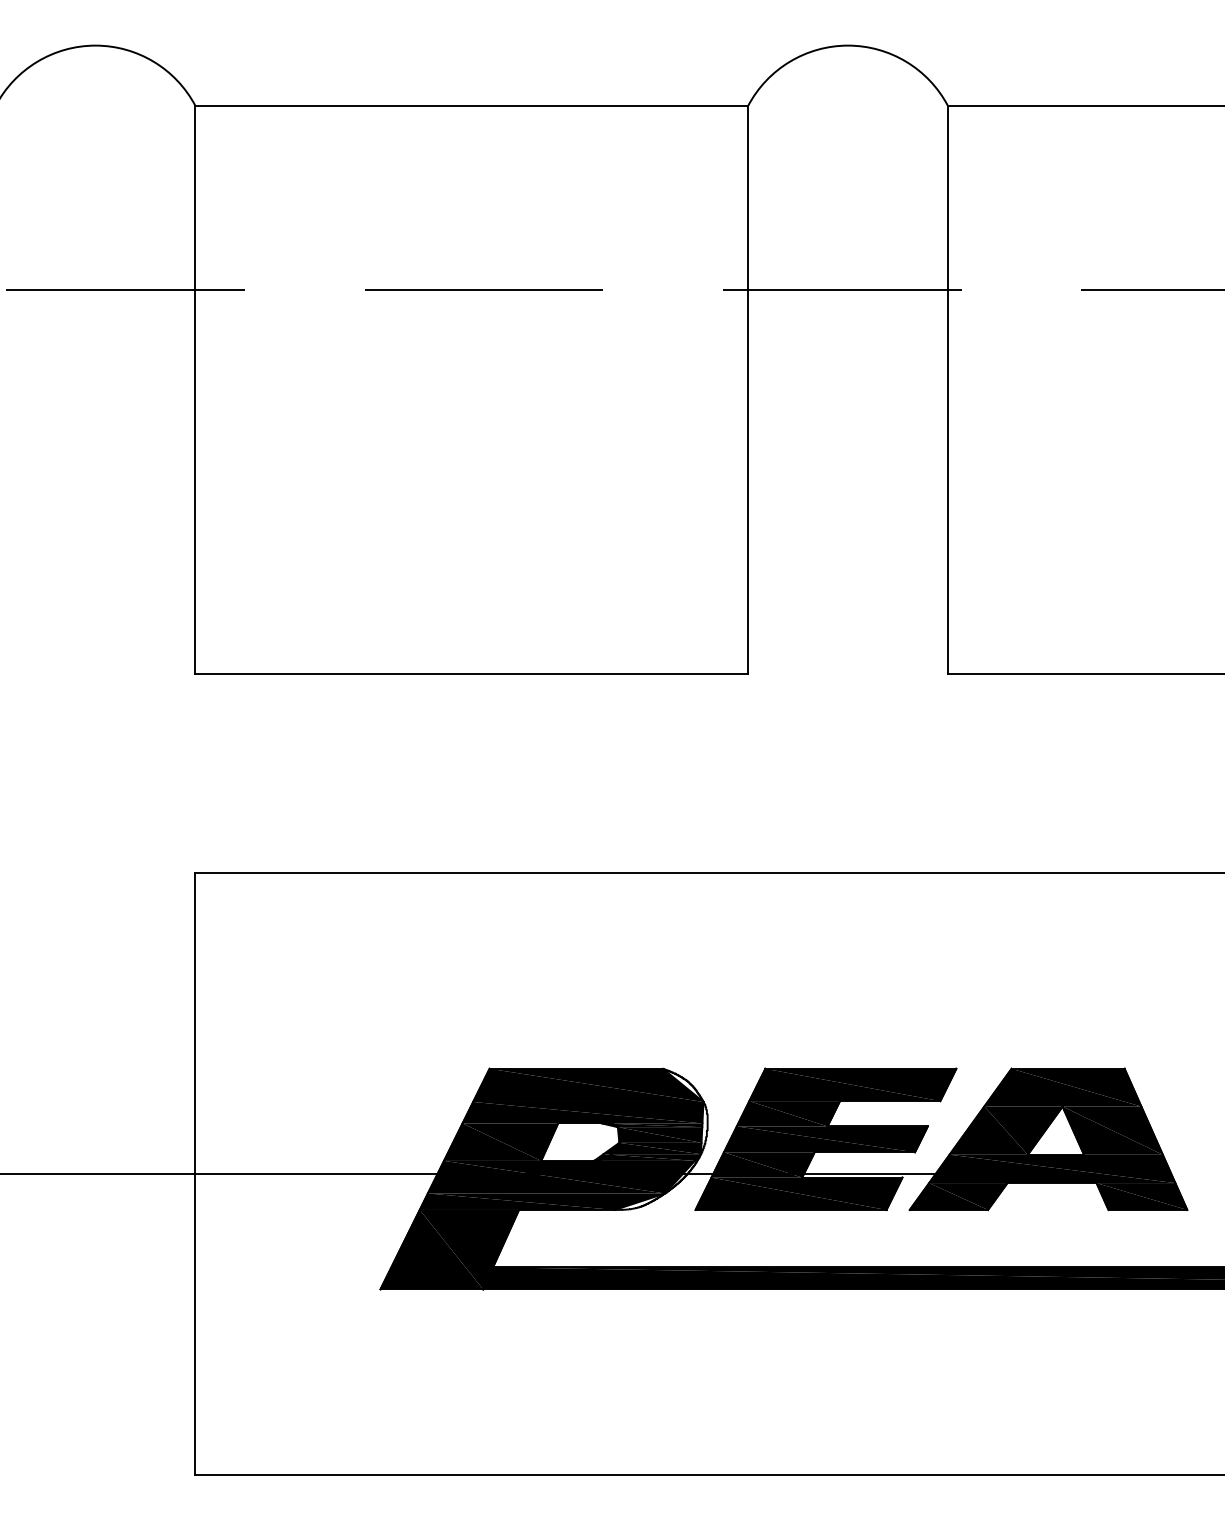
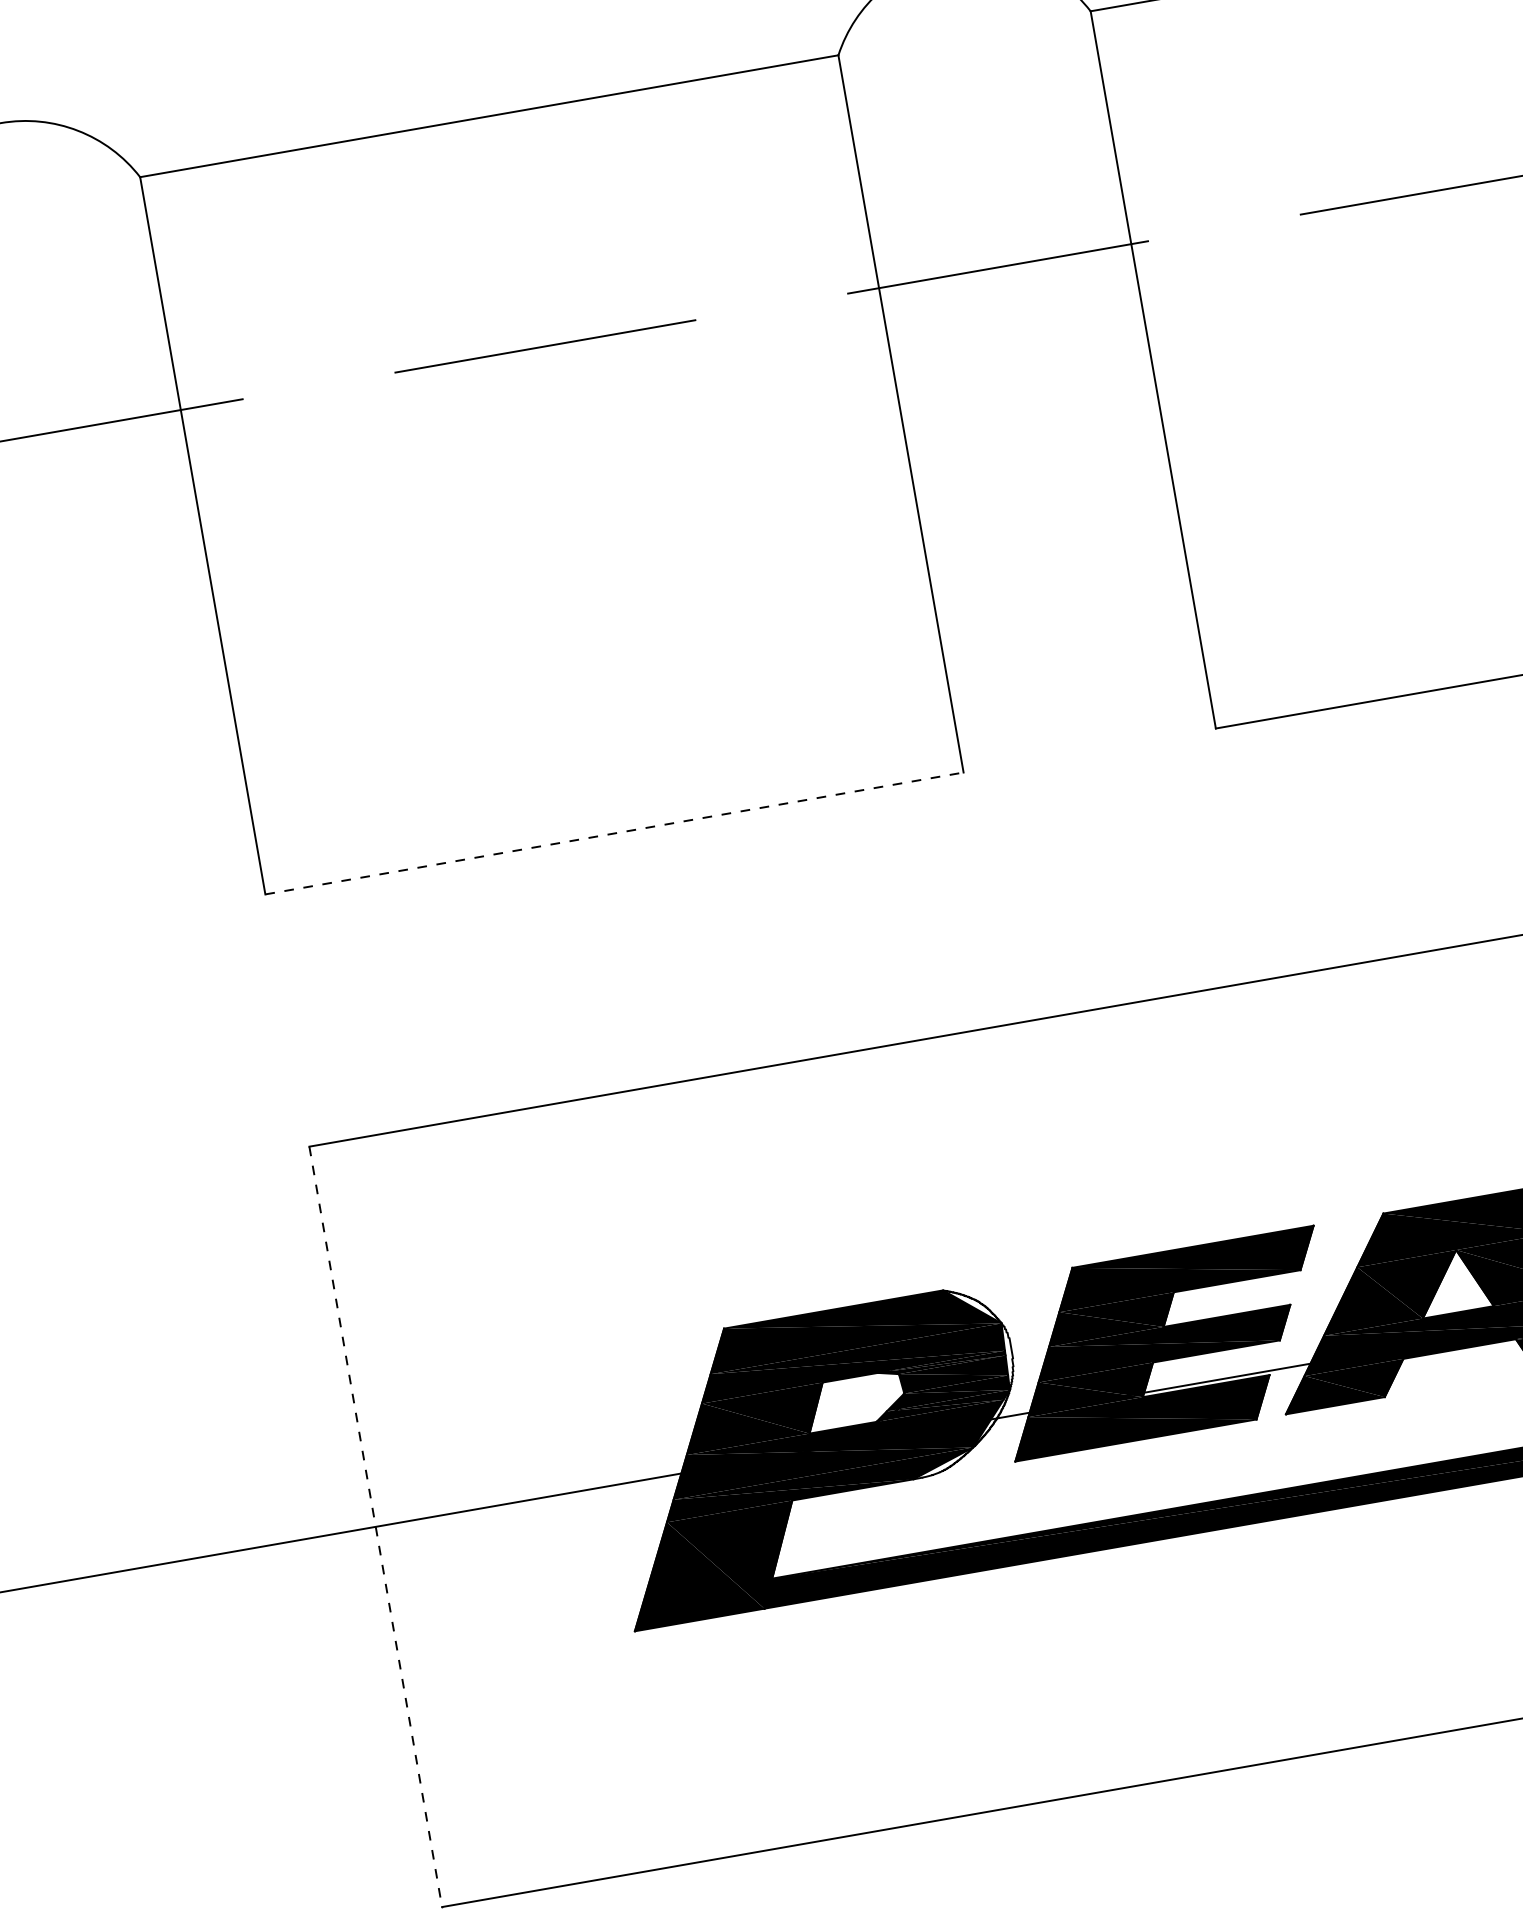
line: (472, 673) -> (615, 833), solid -> dashed
line: (195, 1174) -> (375, 1527), solid -> dashed

